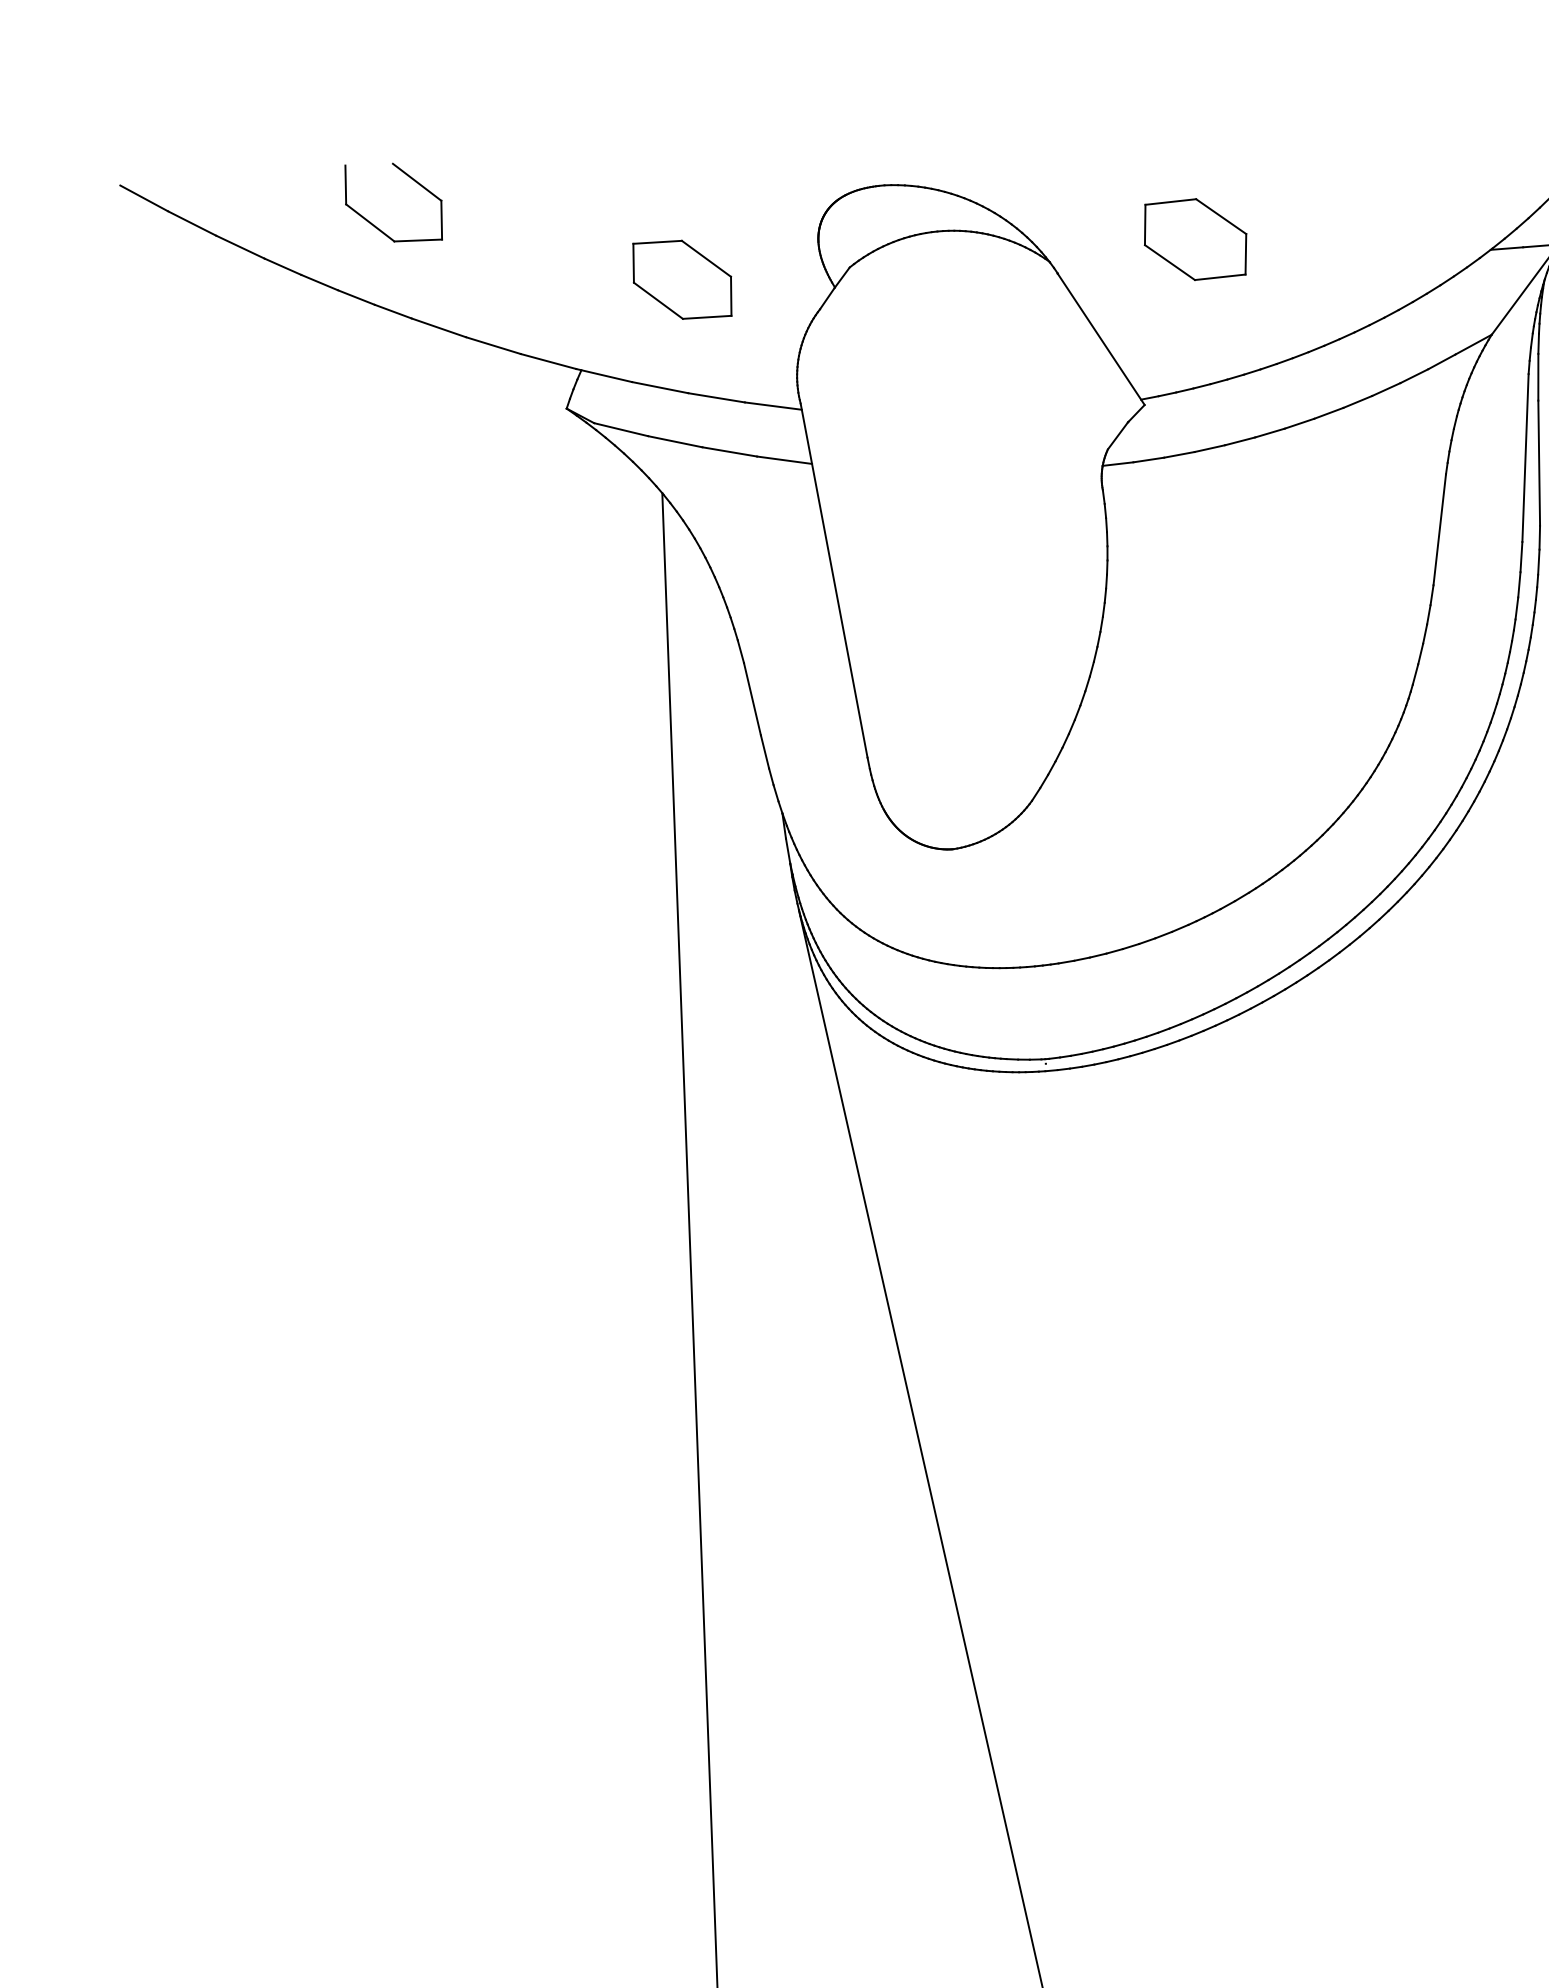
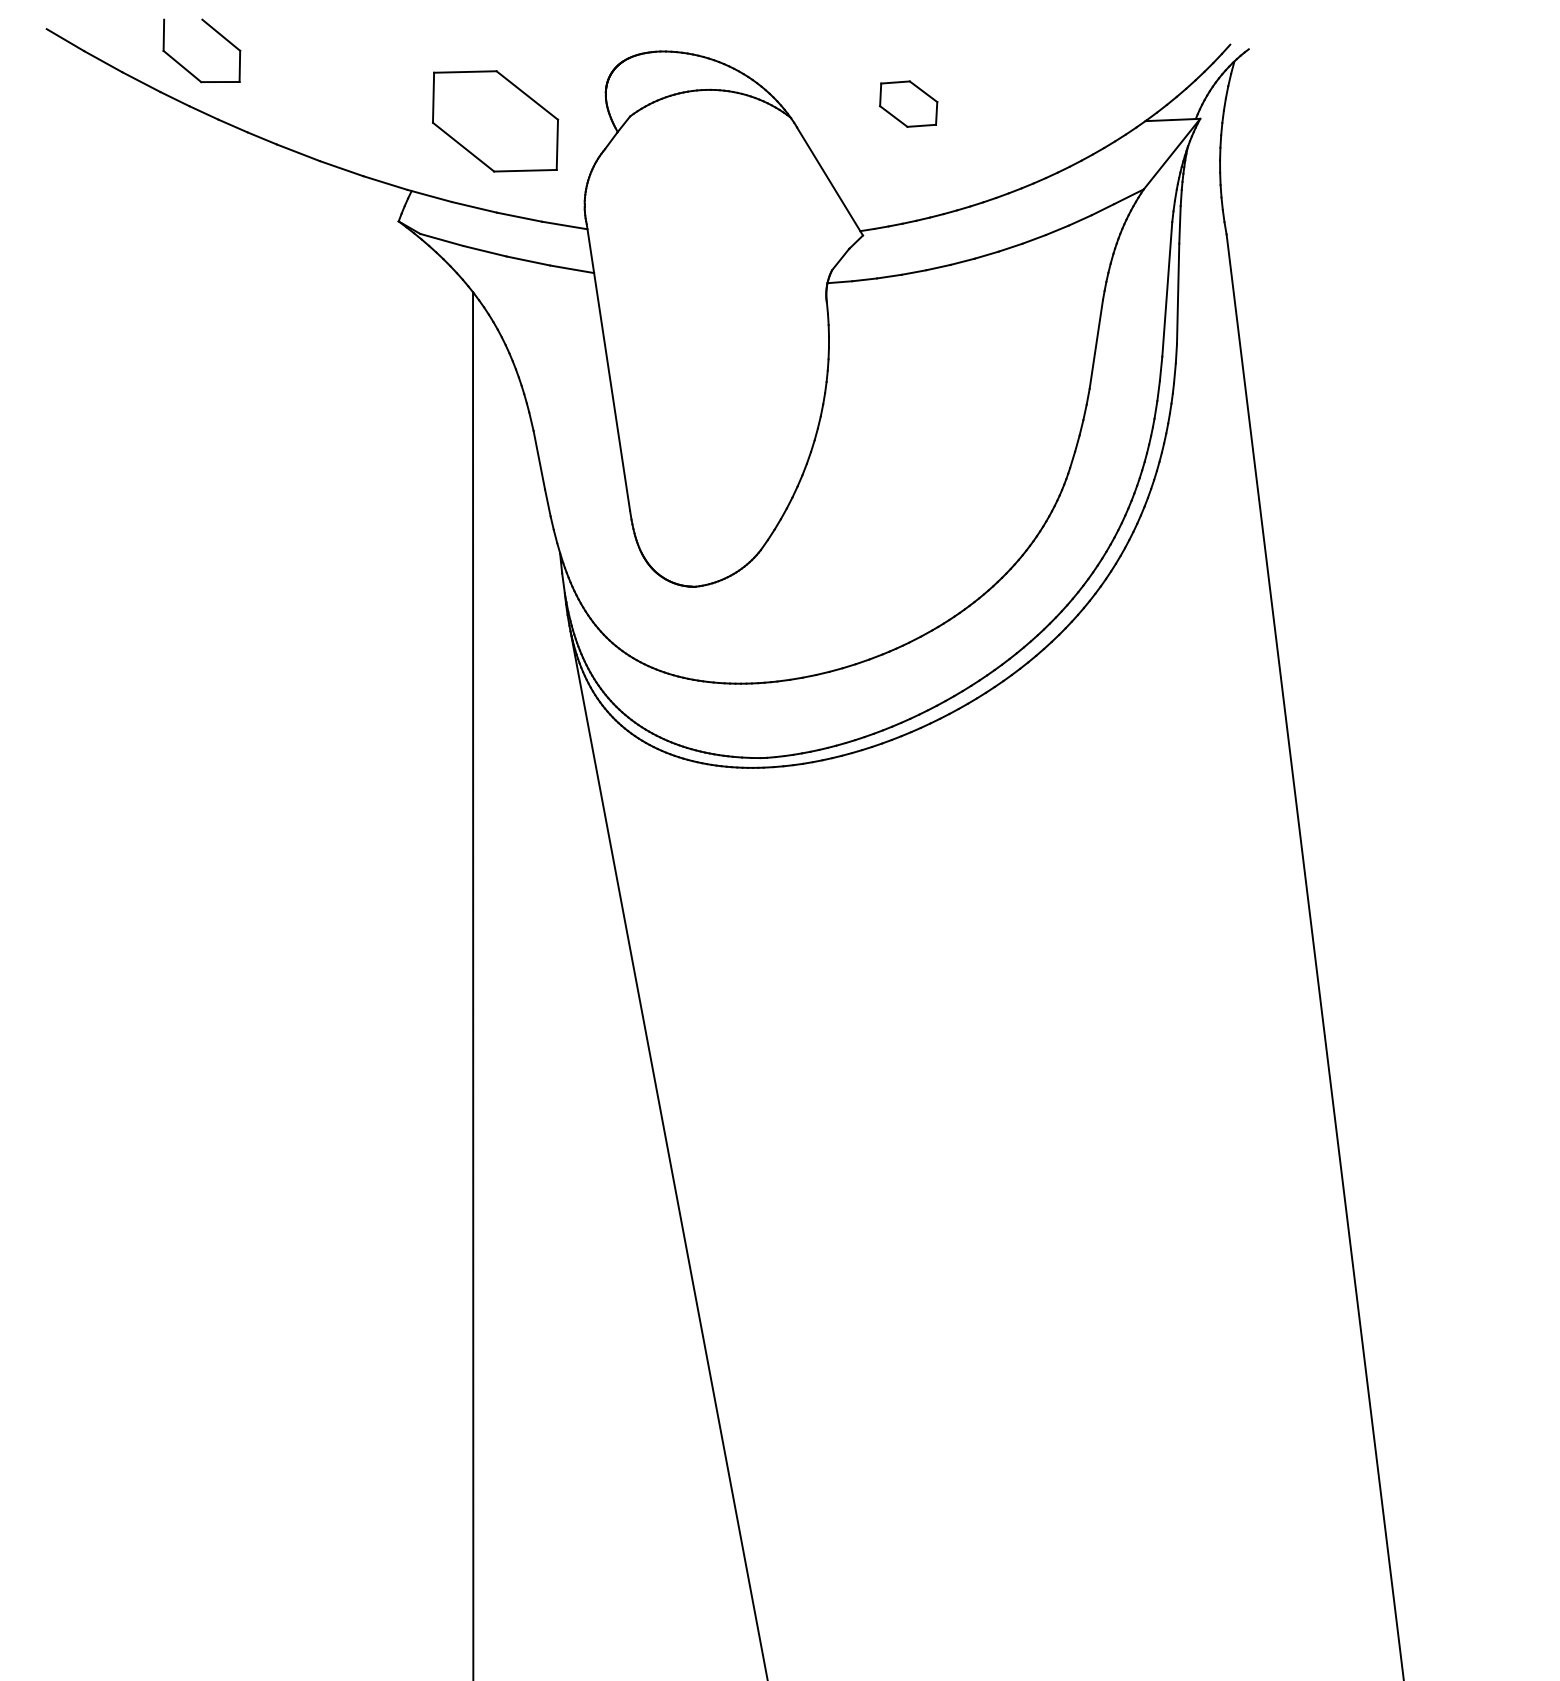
part: (407, 176) -> (213, 30), moved
part: (1195, 238) -> (908, 103), size x0.7
part: (682, 279) -> (495, 121), size x1.6

